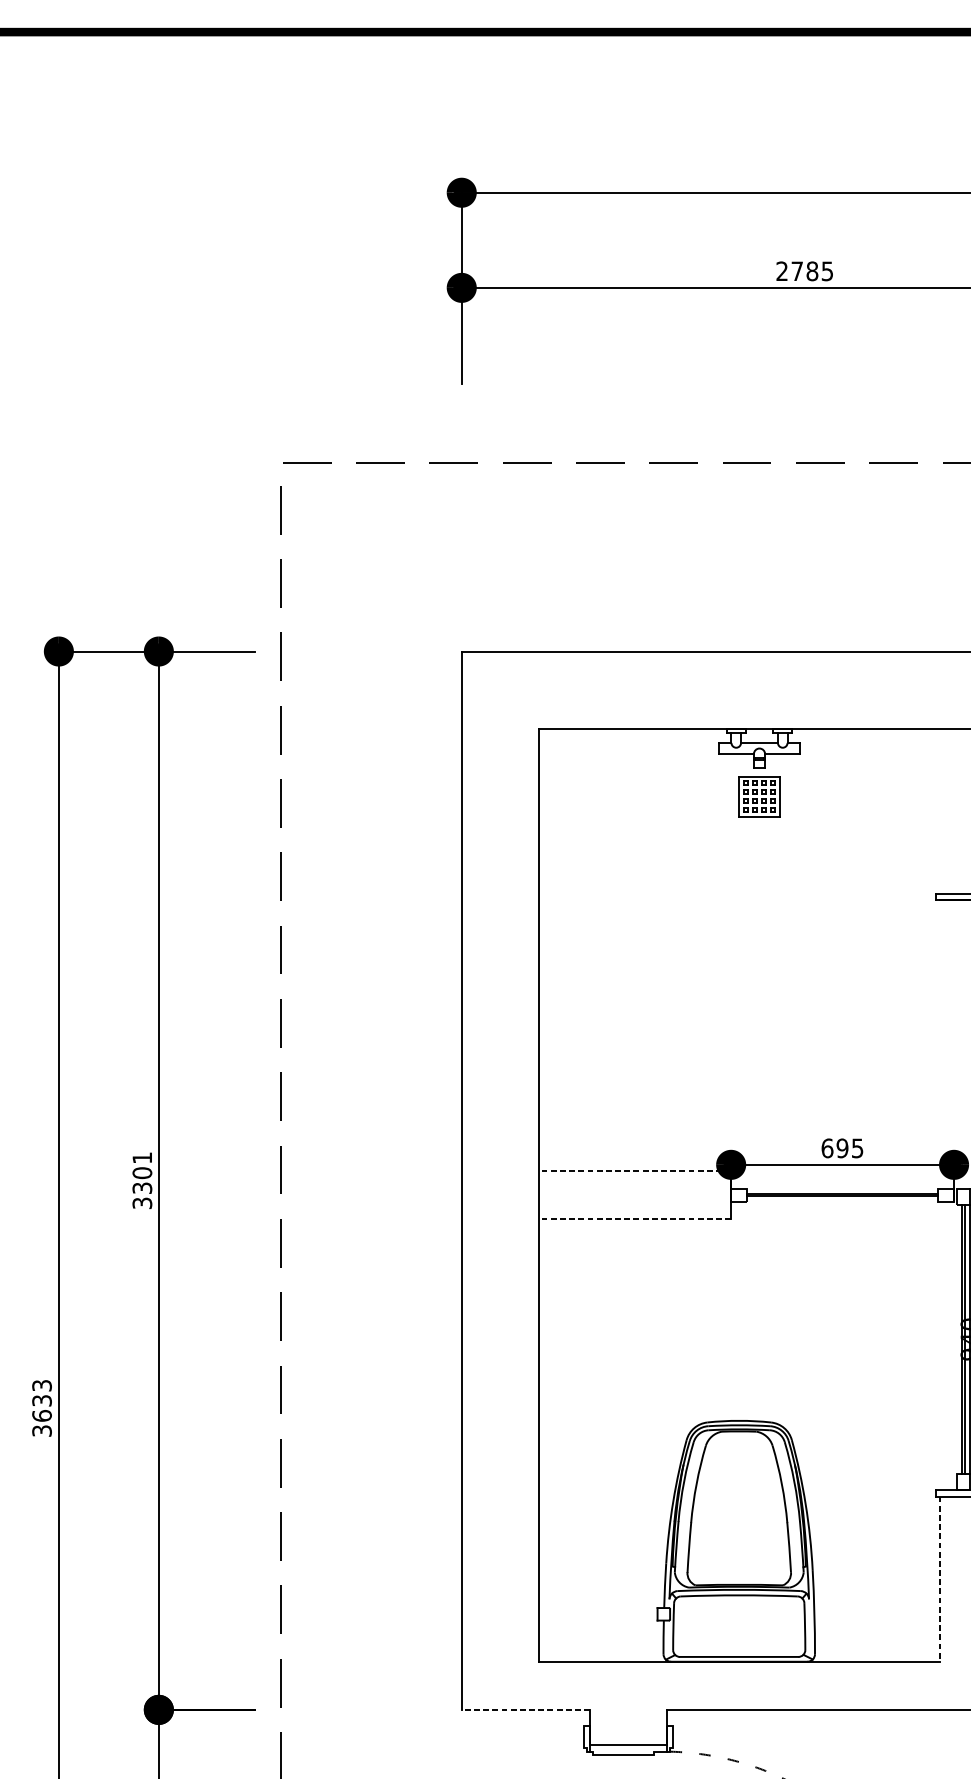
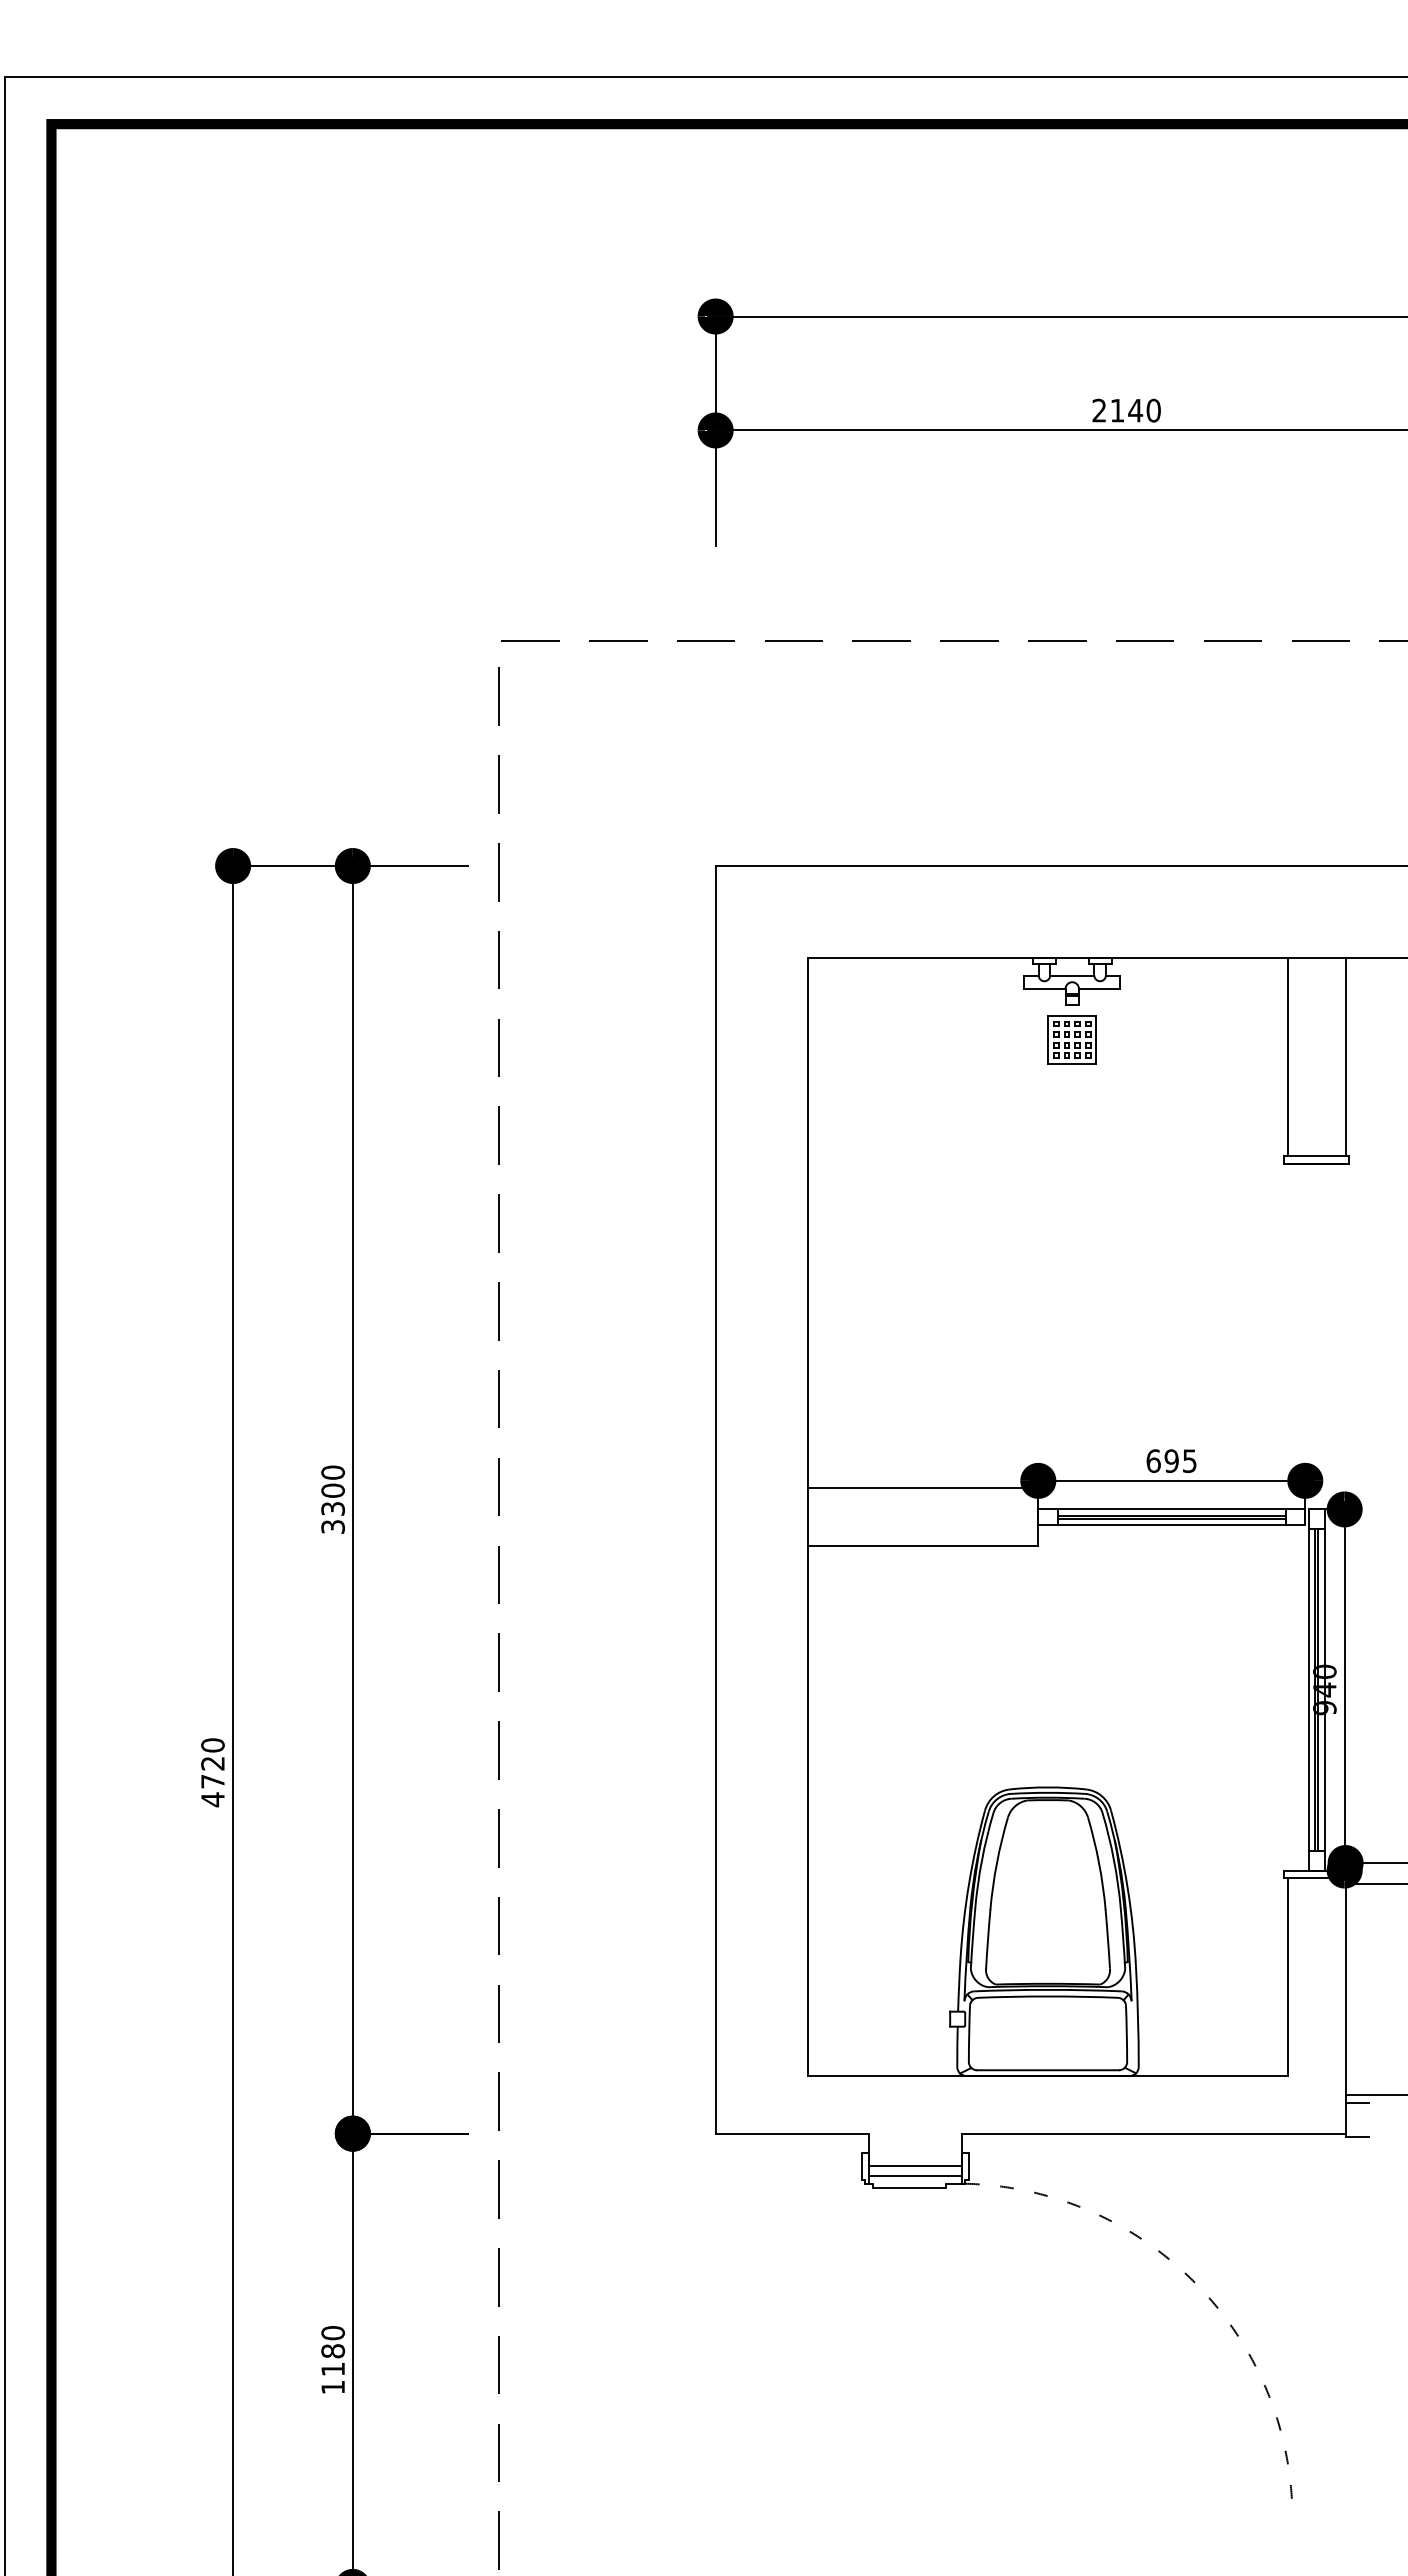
text: (812, 271) -> (1135, 410), 2785 -> 2140
line: (940, 811) -> (1288, 1057), added
text: (141, 1157) -> (332, 1472), 3301 -> 3300
line: (634, 1171) -> (922, 1488), dashed -> solid
line: (842, 1188) -> (1171, 1509), added
line: (842, 1201) -> (1171, 1524), added
line: (634, 1218) -> (922, 1545), dashed -> solid
line: (957, 1339) -> (1309, 1689), added
text: (41, 1408) -> (212, 1772), 3633 -> 4720
line: (940, 1579) -> (1288, 1977), dashed -> solid
line: (525, 1709) -> (792, 2133), dashed -> solid
line: (628, 1737) -> (915, 2166), added

